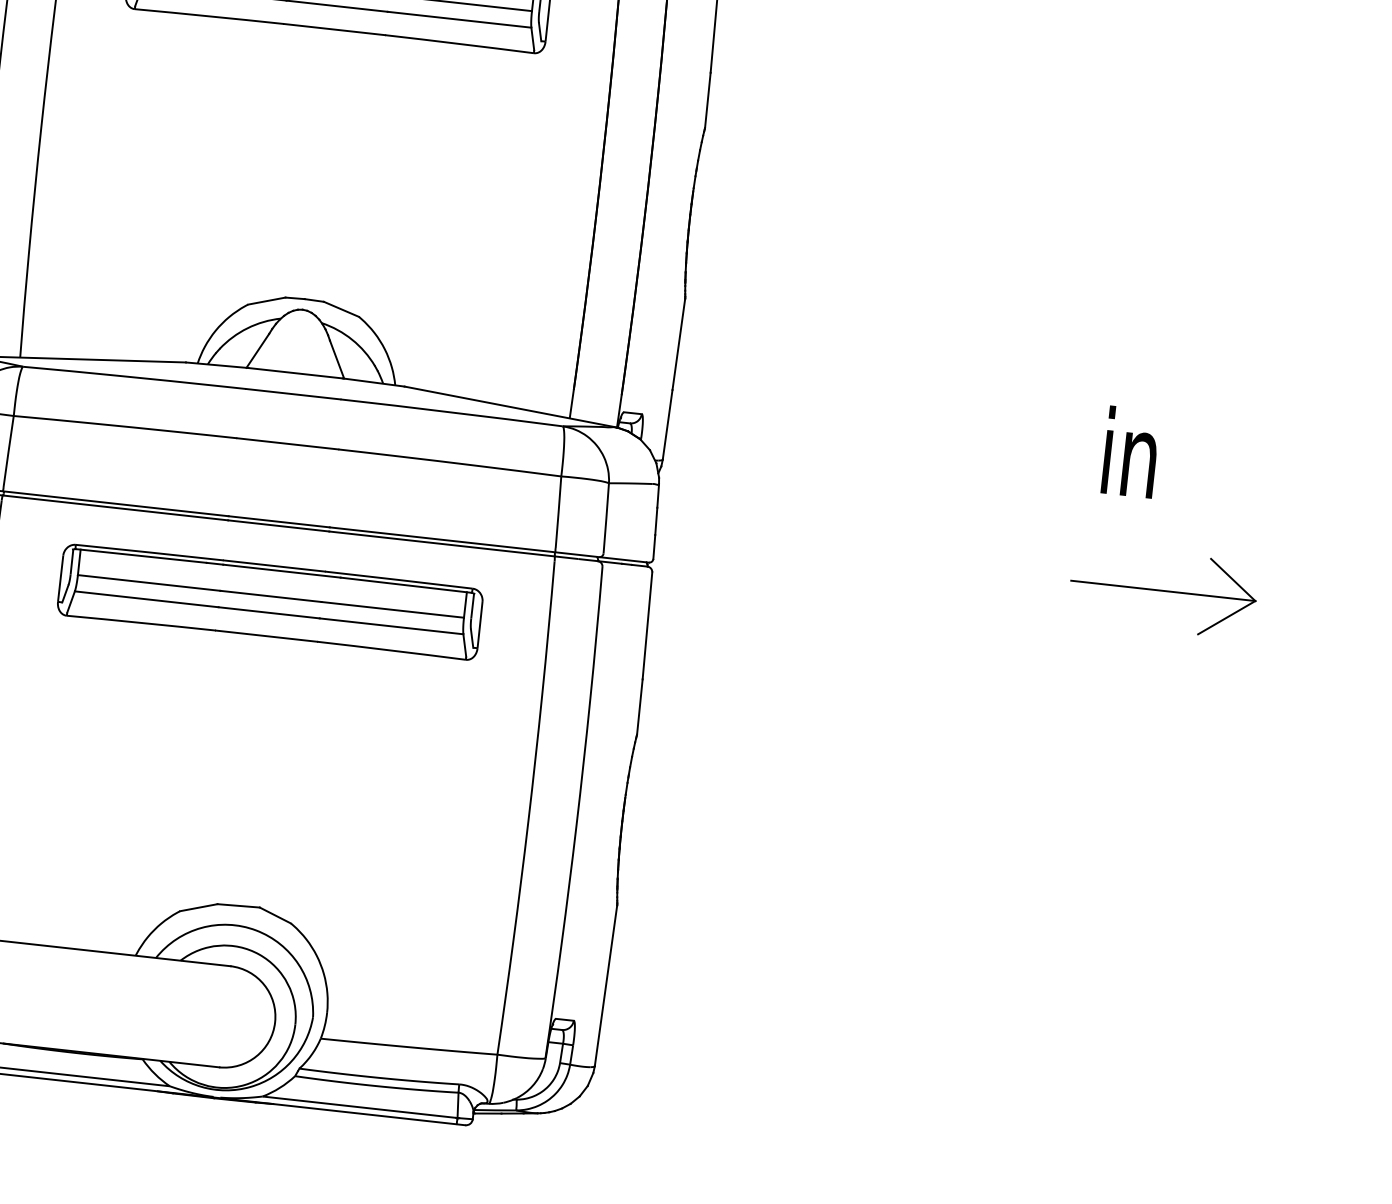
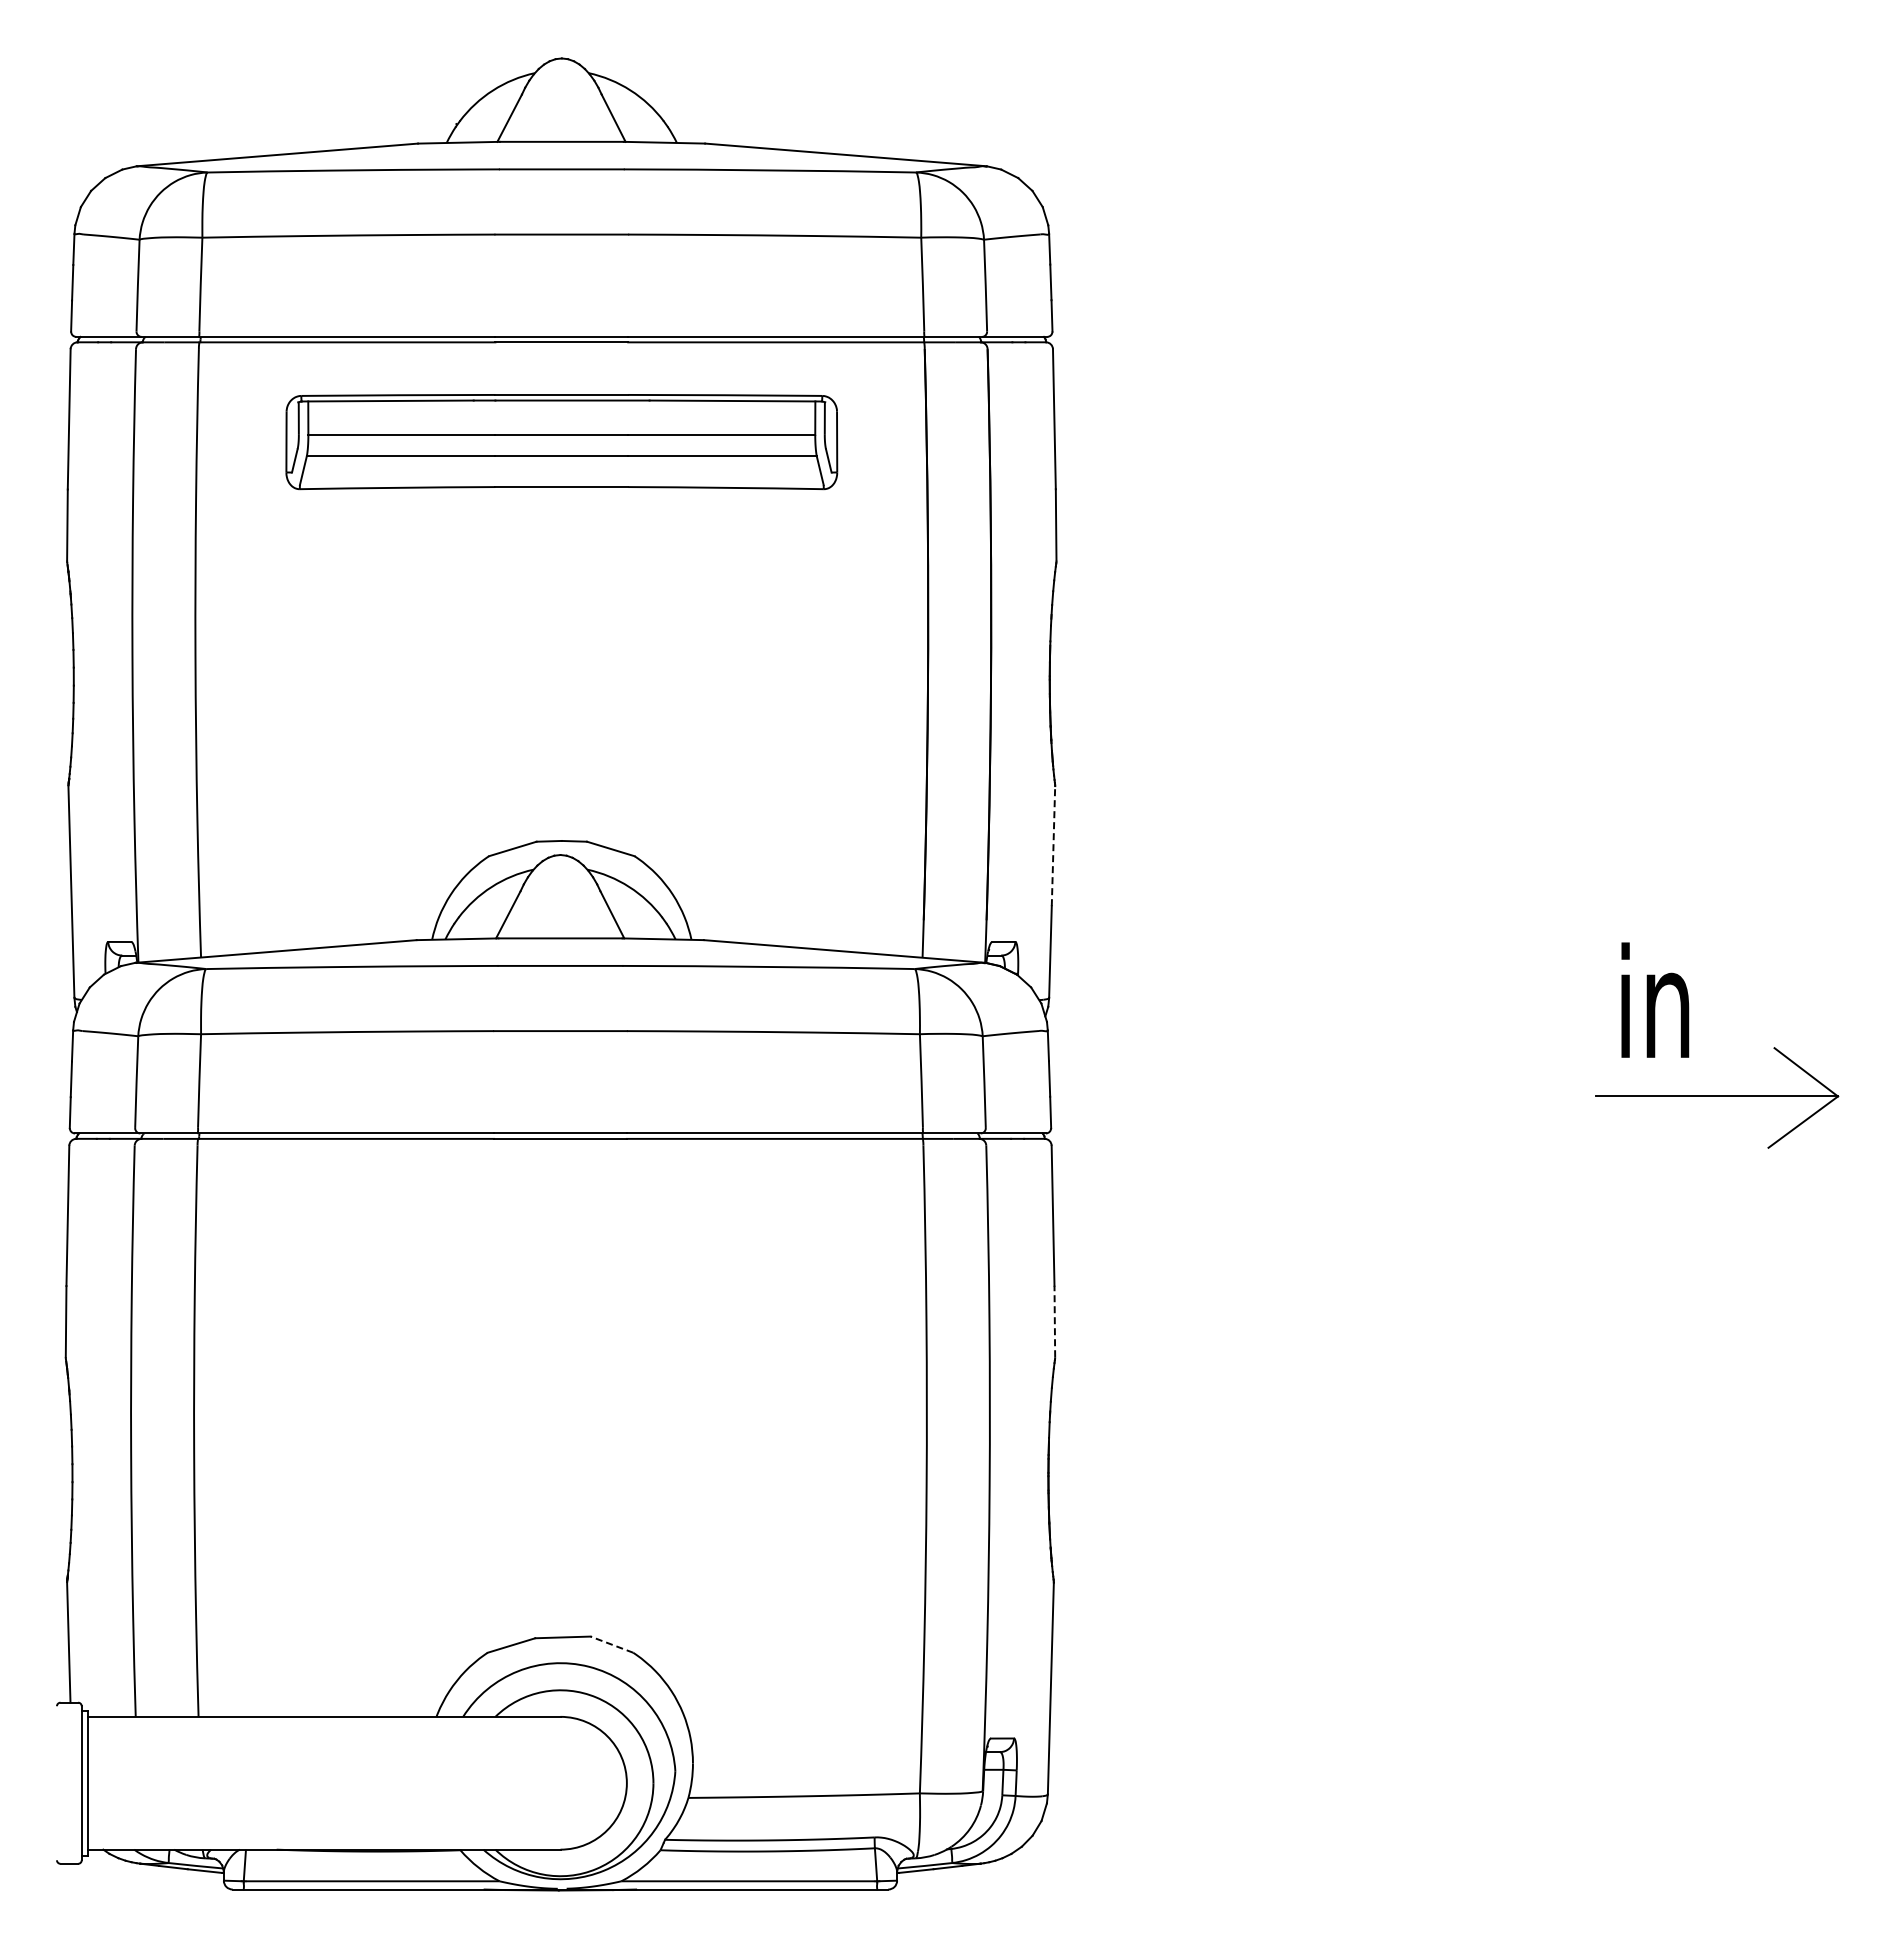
line: (678, 343) -> (1053, 845), solid -> dashed
text: (1131, 451) -> (1655, 999), moved
part: (270, 601) -> (560, 1238), removed
line: (639, 706) -> (1054, 1321), solid -> dashed
line: (275, 915) -> (611, 1644), solid -> dashed

